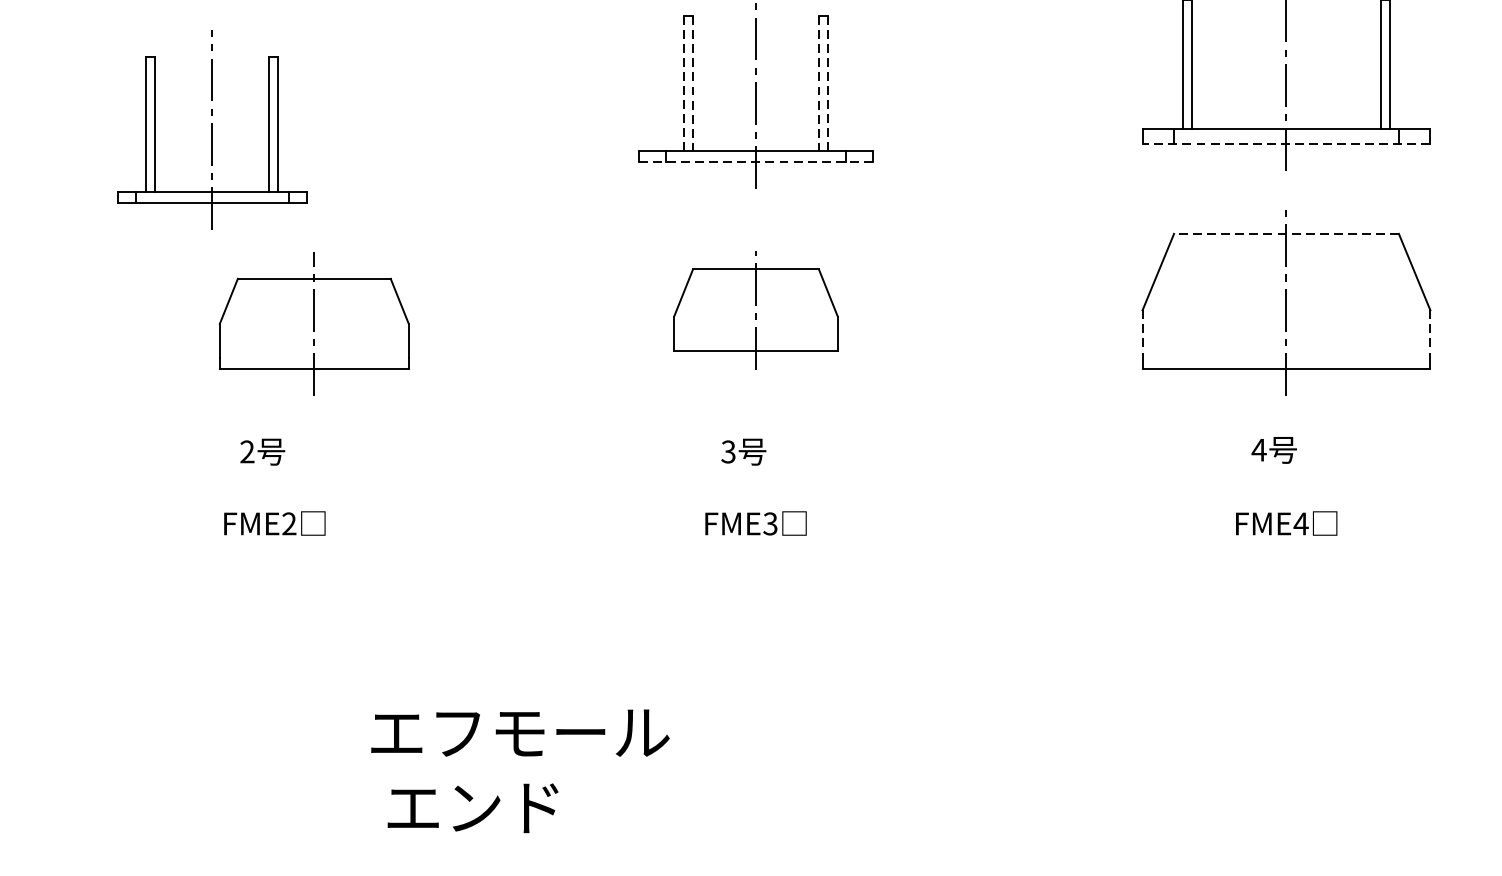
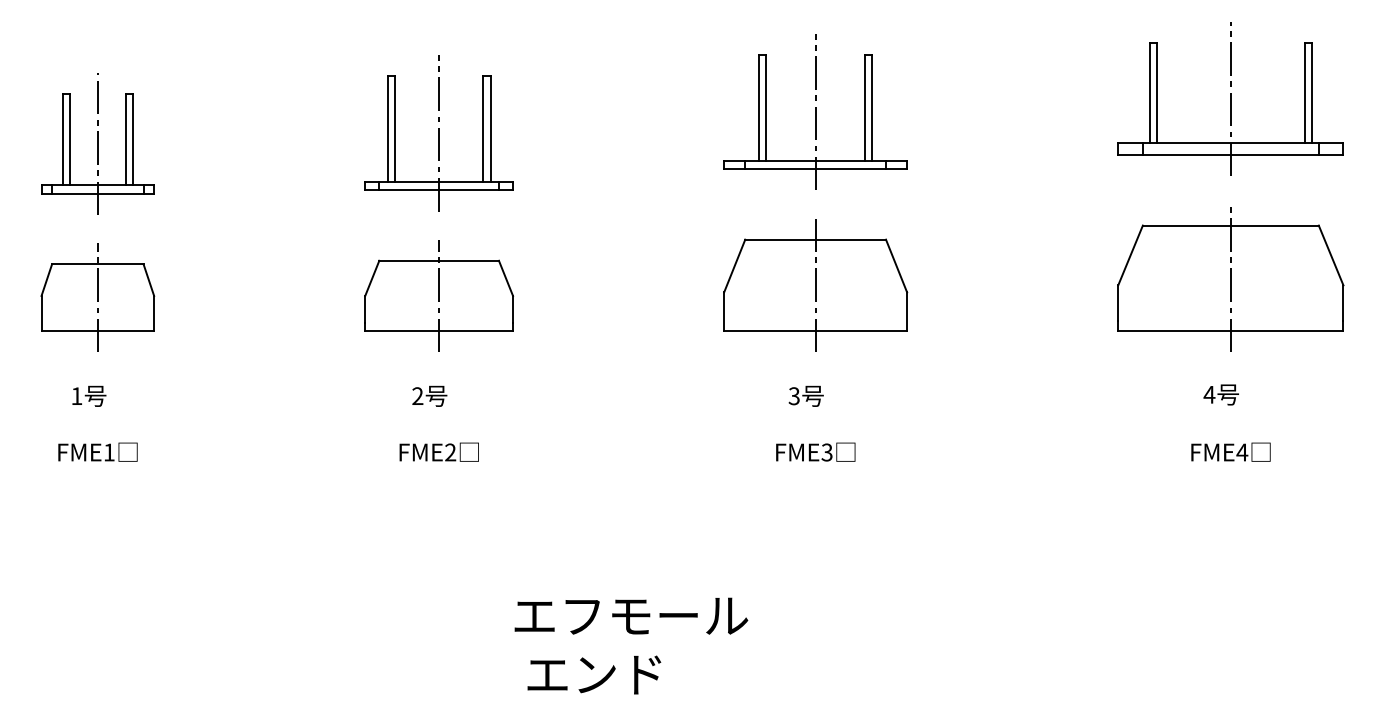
line: (684, 84) -> (759, 108), dashed -> solid
line: (693, 84) -> (766, 108), dashed -> solid
line: (818, 84) -> (864, 108), dashed -> solid
line: (827, 84) -> (871, 108), dashed -> solid
part: (211, 130) -> (438, 133), moved
line: (1286, 144) -> (1230, 155), dashed -> solid
line: (756, 162) -> (816, 169), dashed -> solid
line: (1286, 233) -> (1230, 225), dashed -> solid
part: (755, 310) -> (815, 285), size x1.43
part: (313, 323) -> (438, 295), moved
line: (1142, 333) -> (1118, 303), dashed -> solid
line: (1430, 333) -> (1343, 303), dashed -> solid

